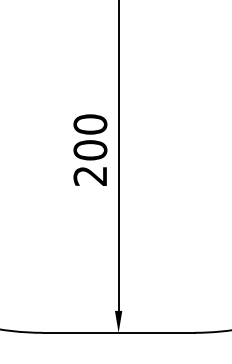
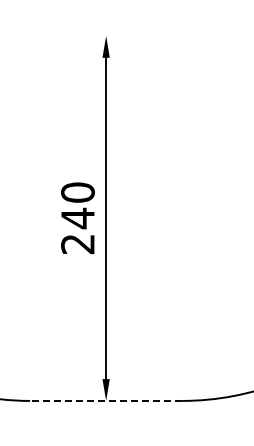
text: (89, 150) -> (77, 218), 200 -> 240
line: (118, 332) -> (106, 400), solid -> dashed

